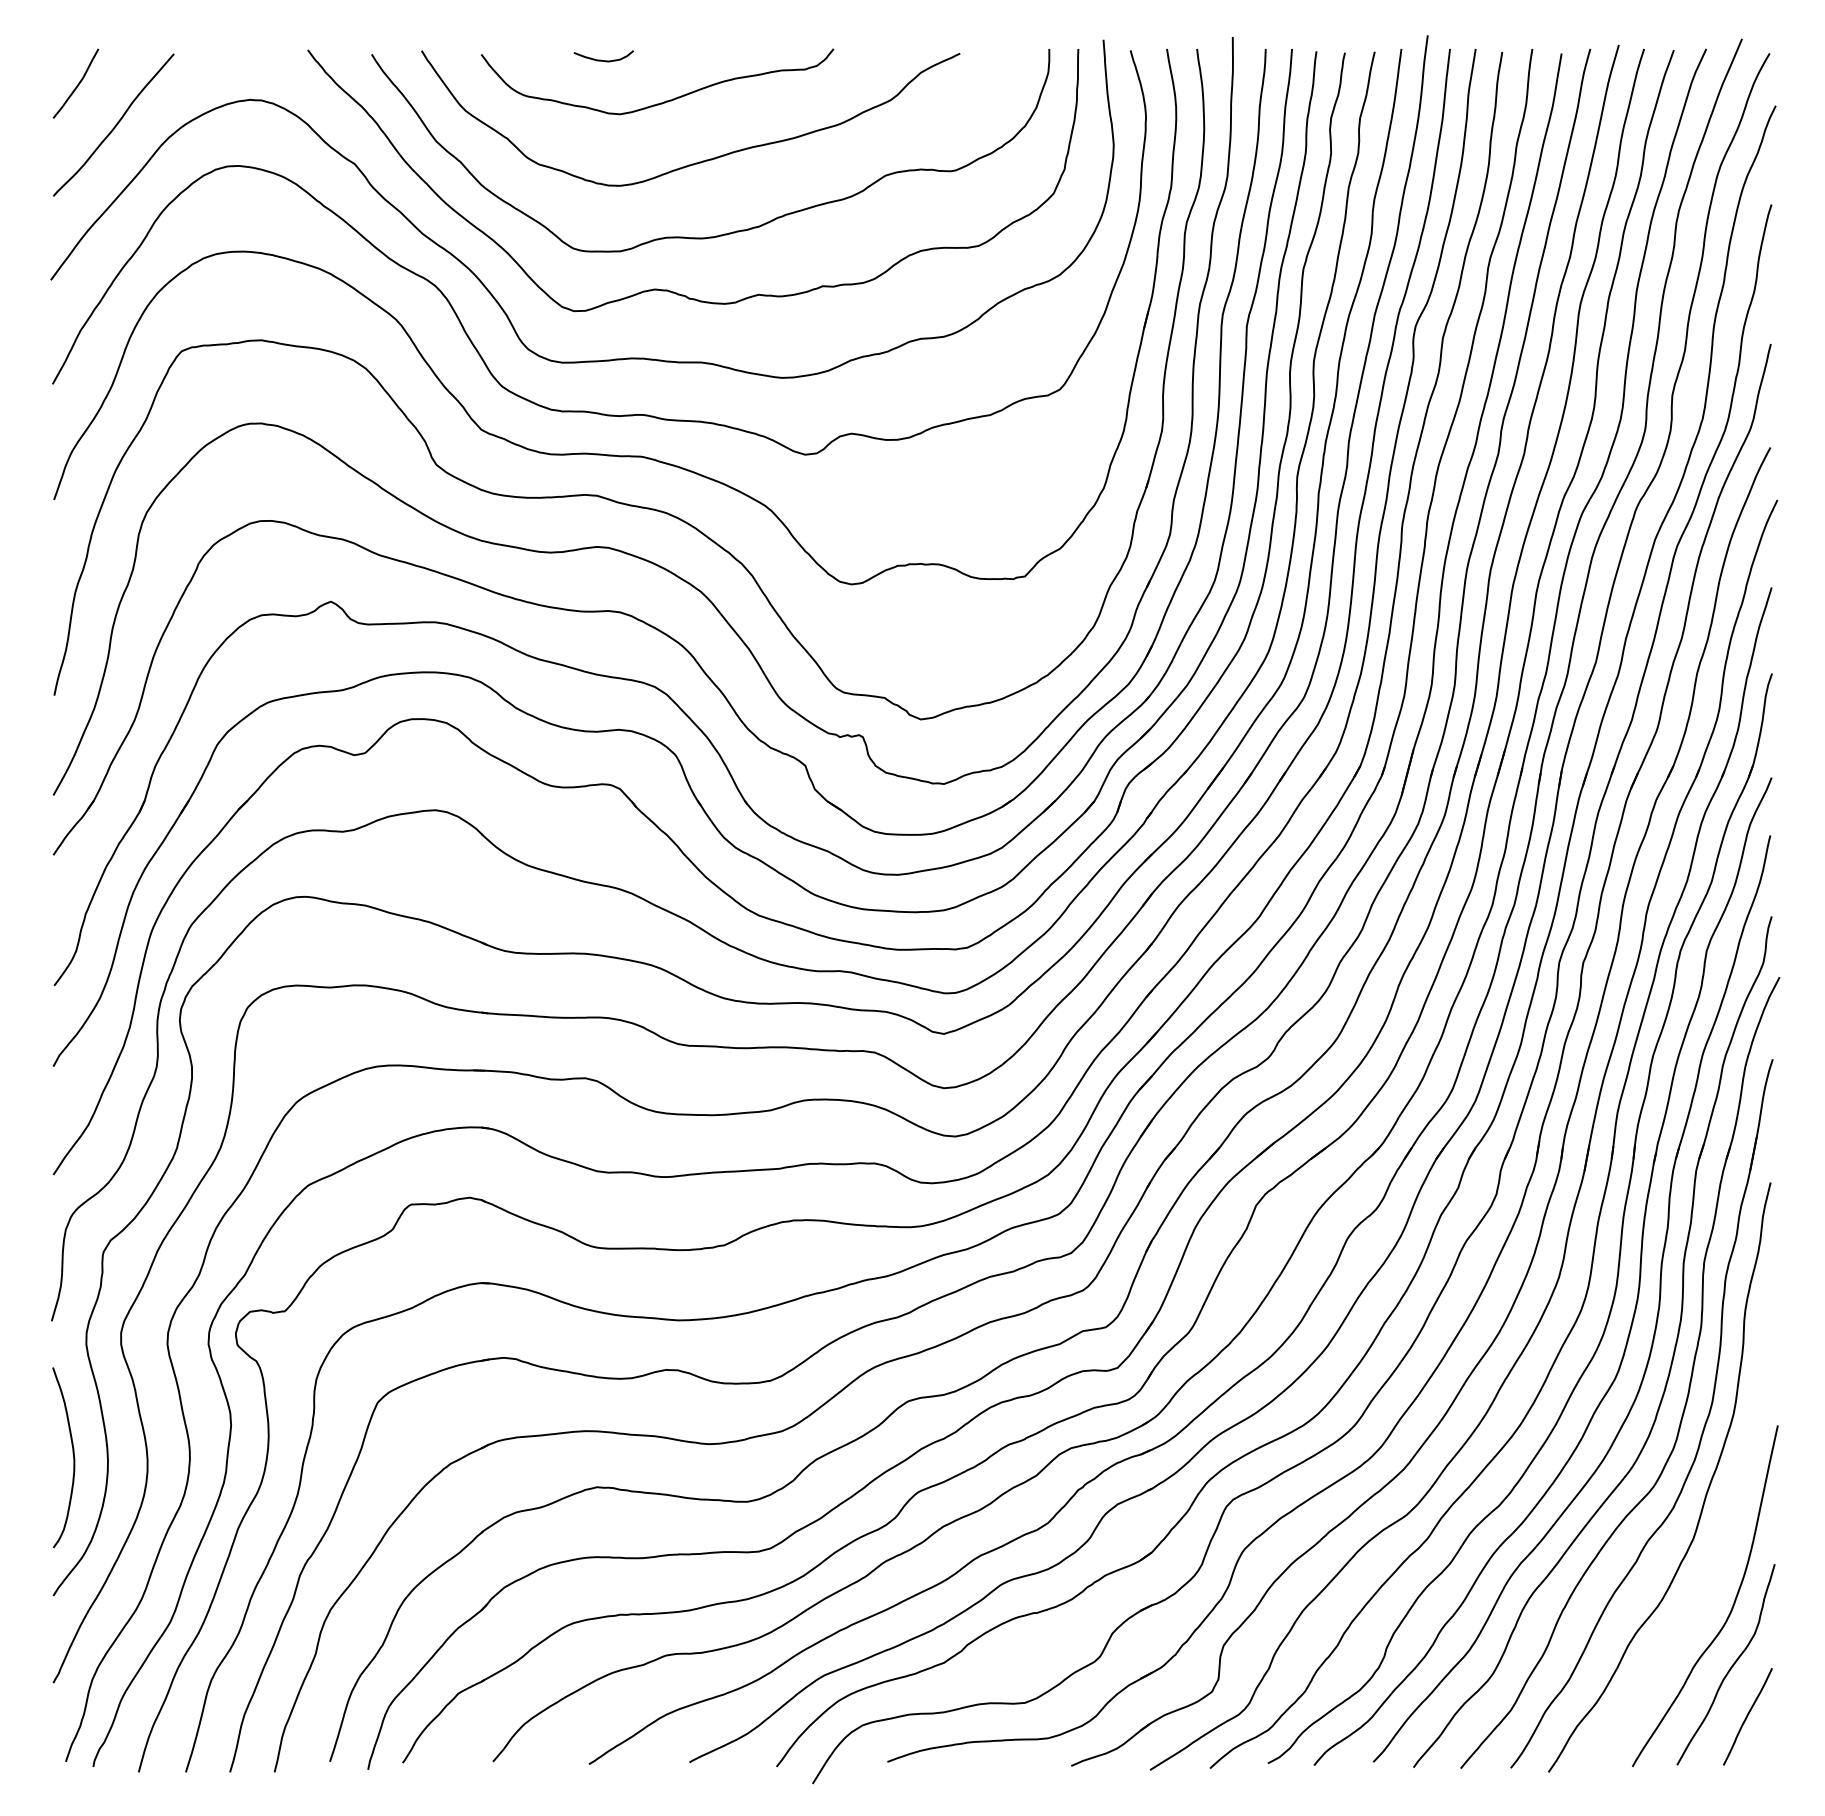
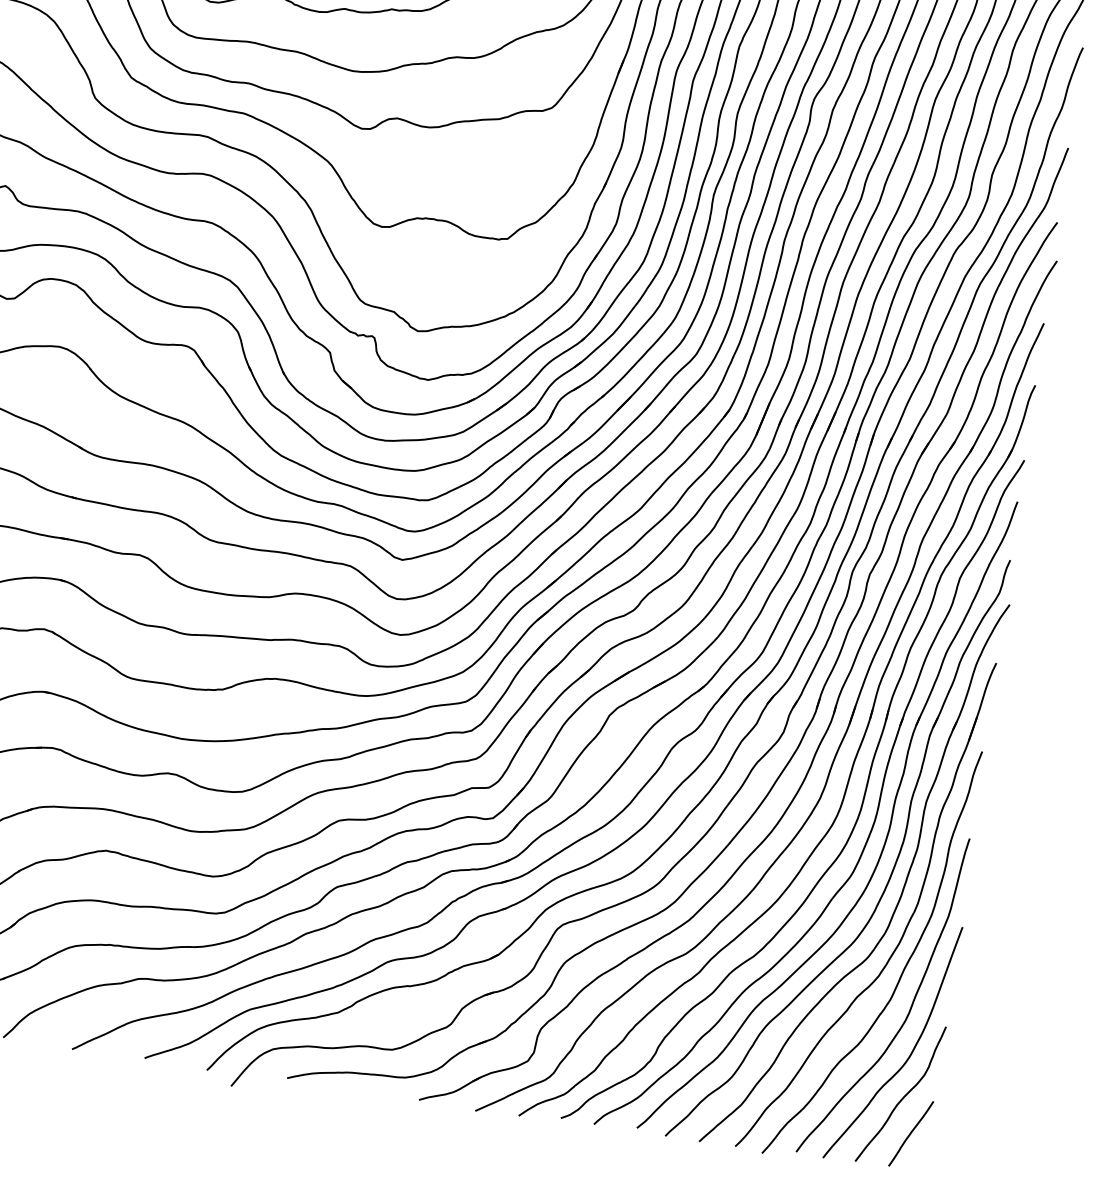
curve: (1723, 1539) -> (911, 1003), added

